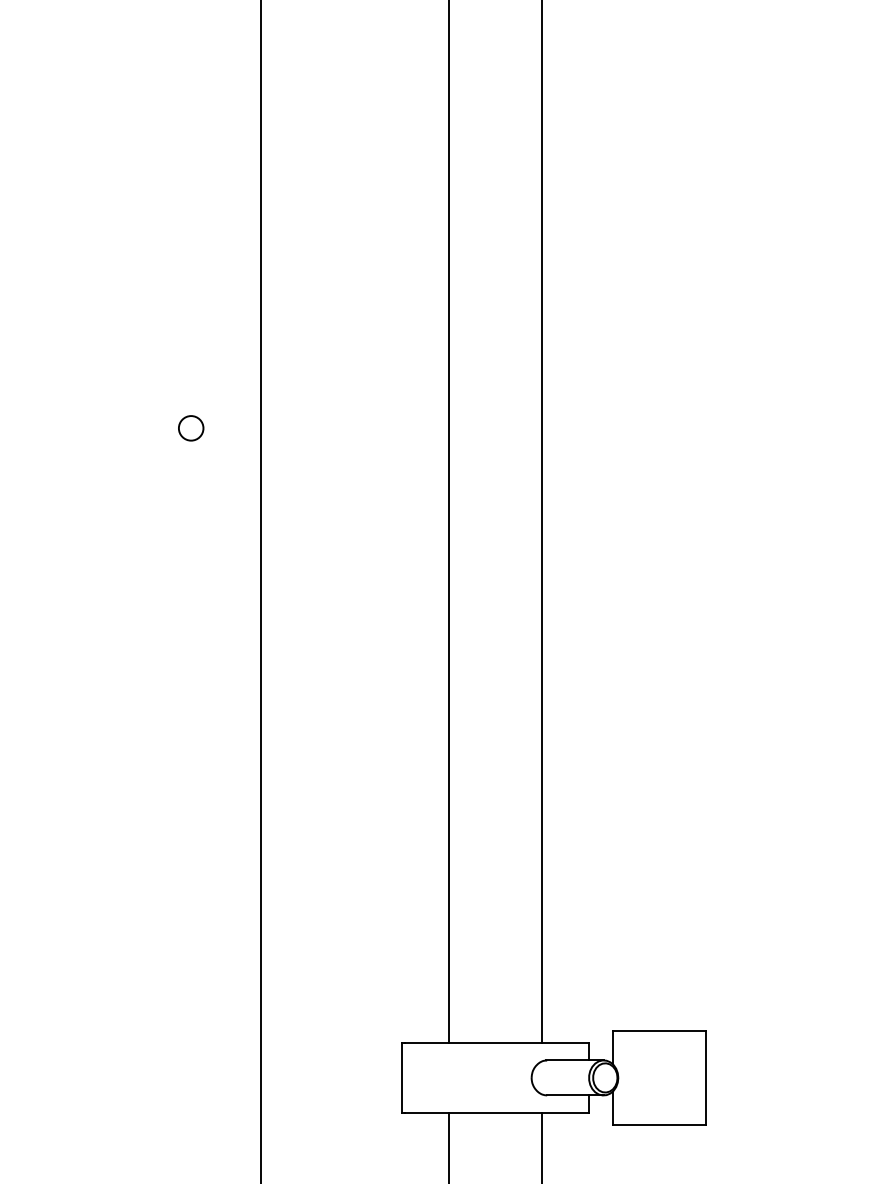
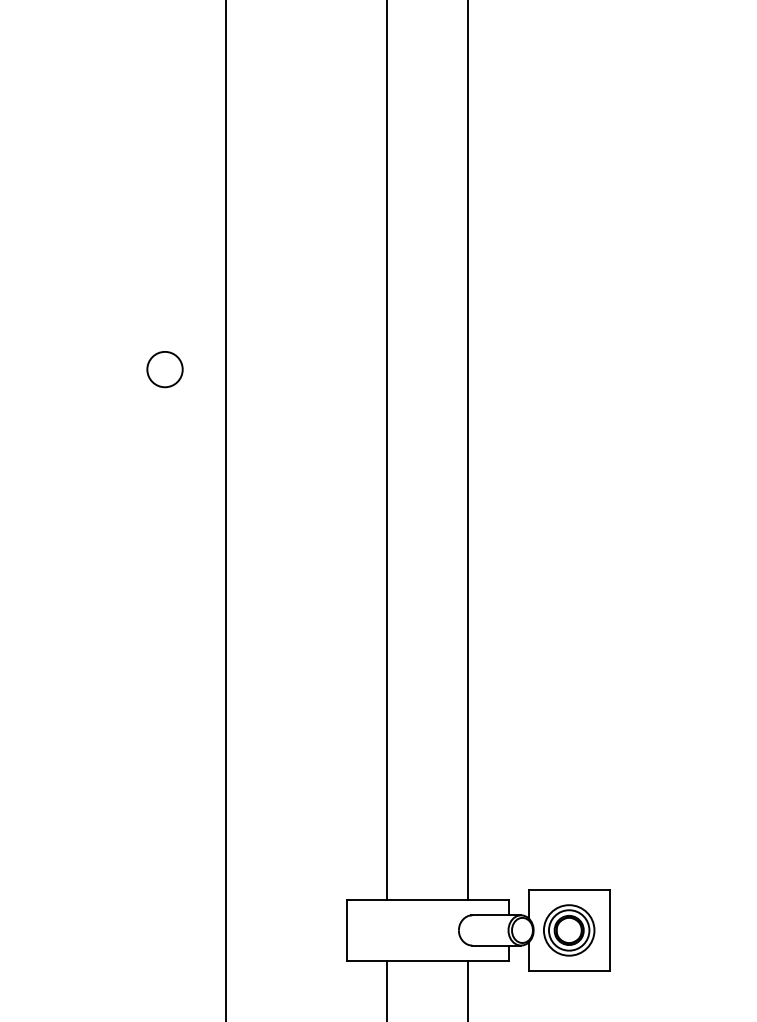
circle: (190, 428) -> (164, 369), size x1.67
part: (659, 1077) -> (569, 930), added

